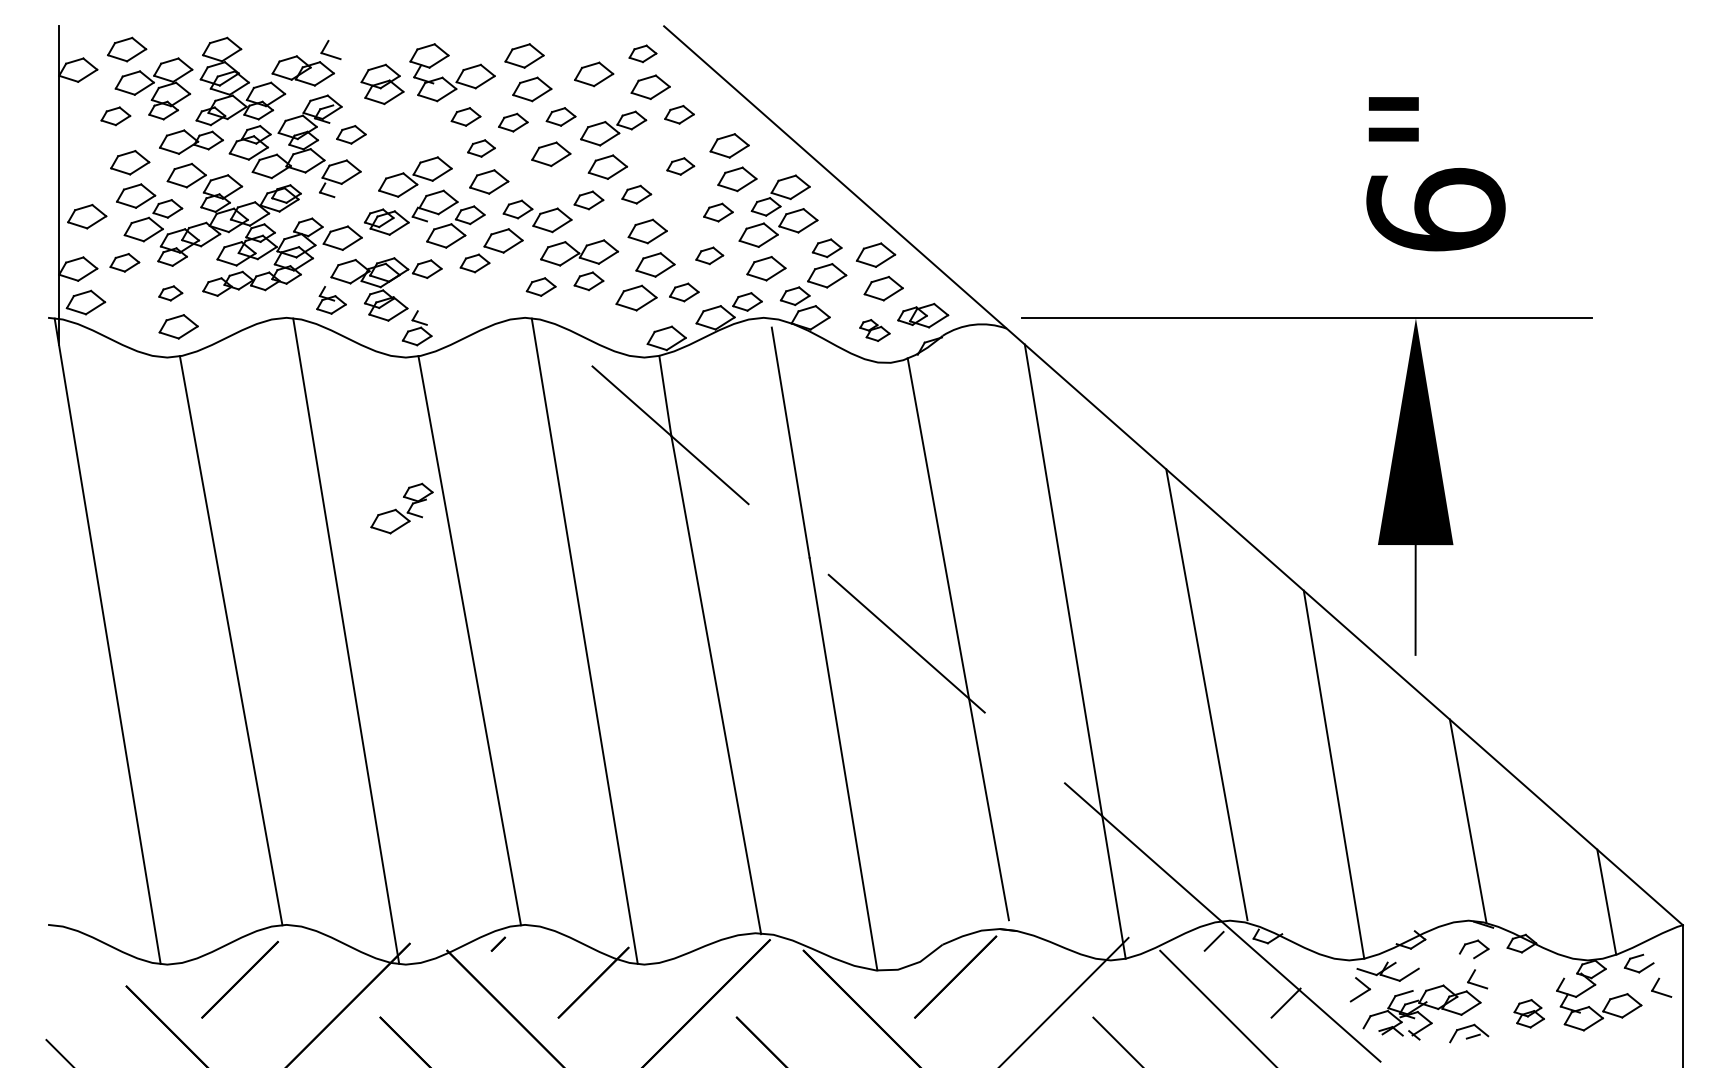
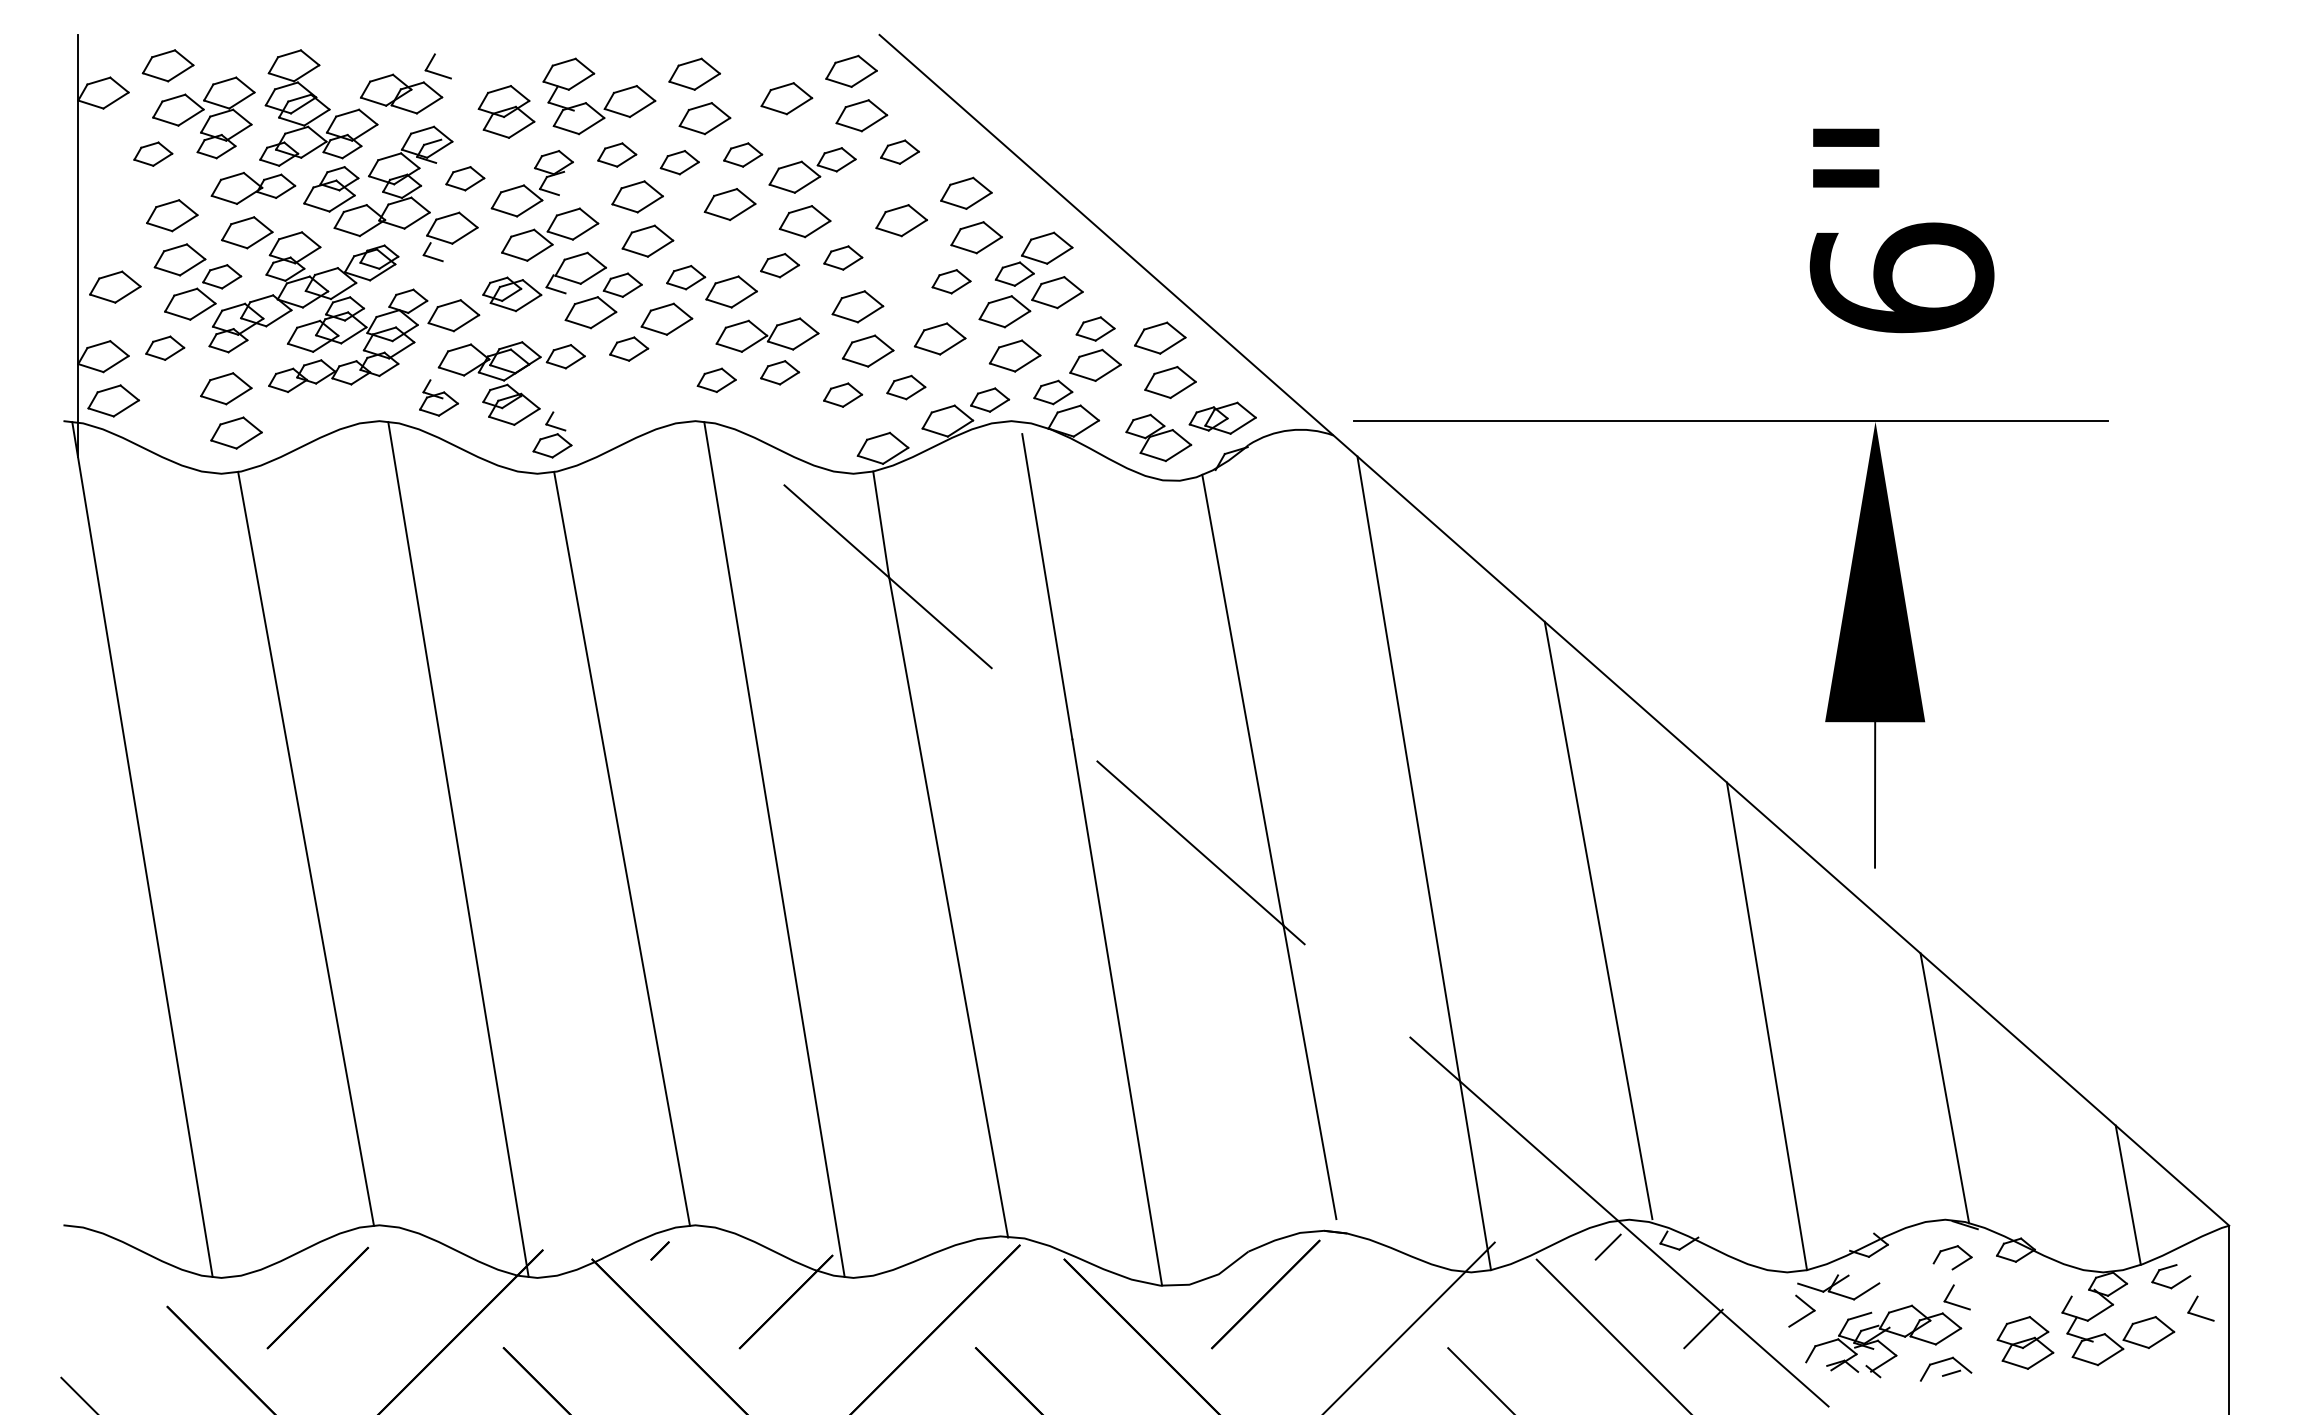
part: (642, 53) -> (850, 70), size x1.43
part: (481, 148) -> (637, 196), size x1.43
part: (680, 166) -> (901, 220), size x1.43
part: (709, 255) -> (939, 338), size x1.43
part: (170, 293) -> (225, 388), size x1.67
part: (636, 298) -> (842, 395), size x0.71
part: (874, 330) -> (1158, 437), size x1.67
part: (401, 508) -> (531, 183), moved
part: (1529, 1013) -> (2025, 1342), size x1.43

